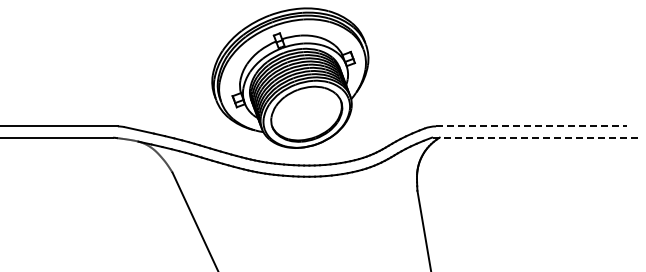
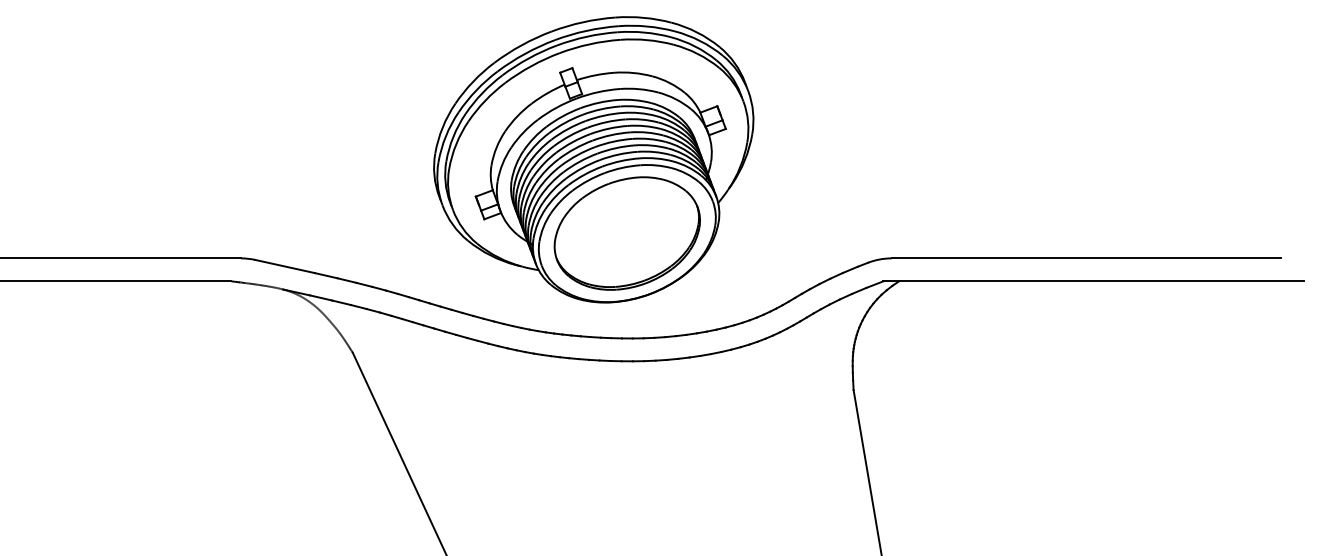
line: (531, 126) -> (1086, 258), dashed -> solid
line: (534, 137) -> (1092, 281), dashed -> solid

